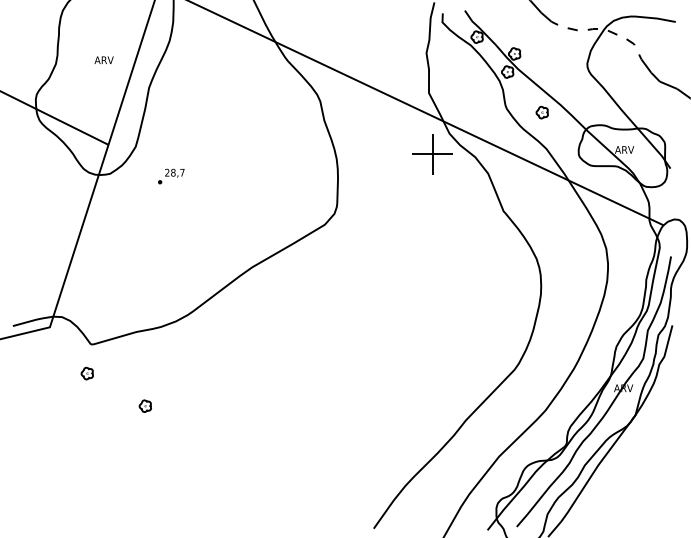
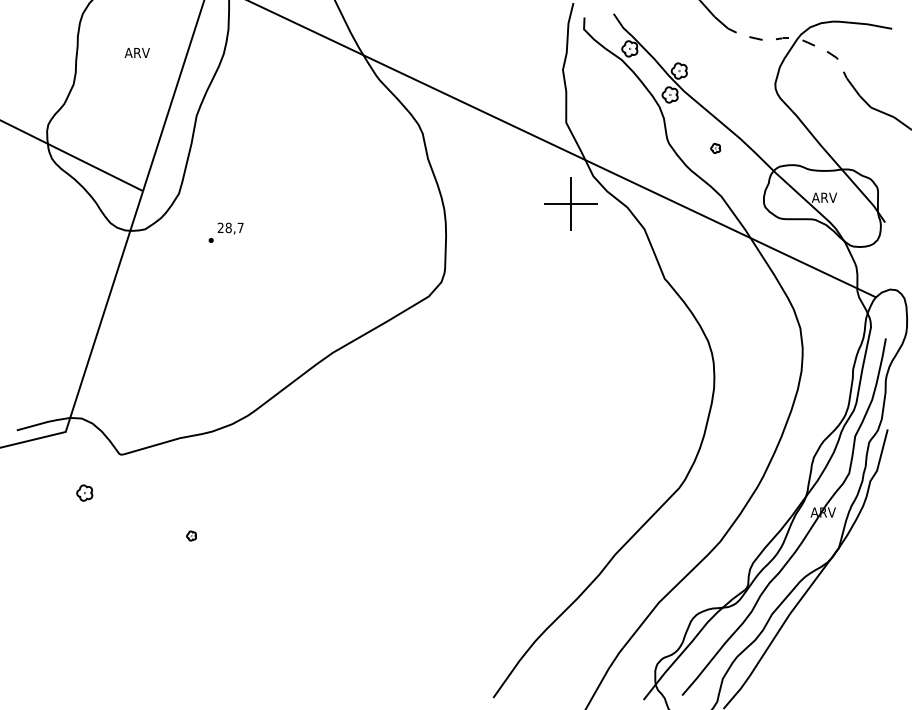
text: (103, 59) -> (136, 51), moved
part: (541, 112) -> (714, 148), size x0.6
part: (86, 373) -> (83, 492), moved
part: (144, 405) -> (190, 535), size x0.6

